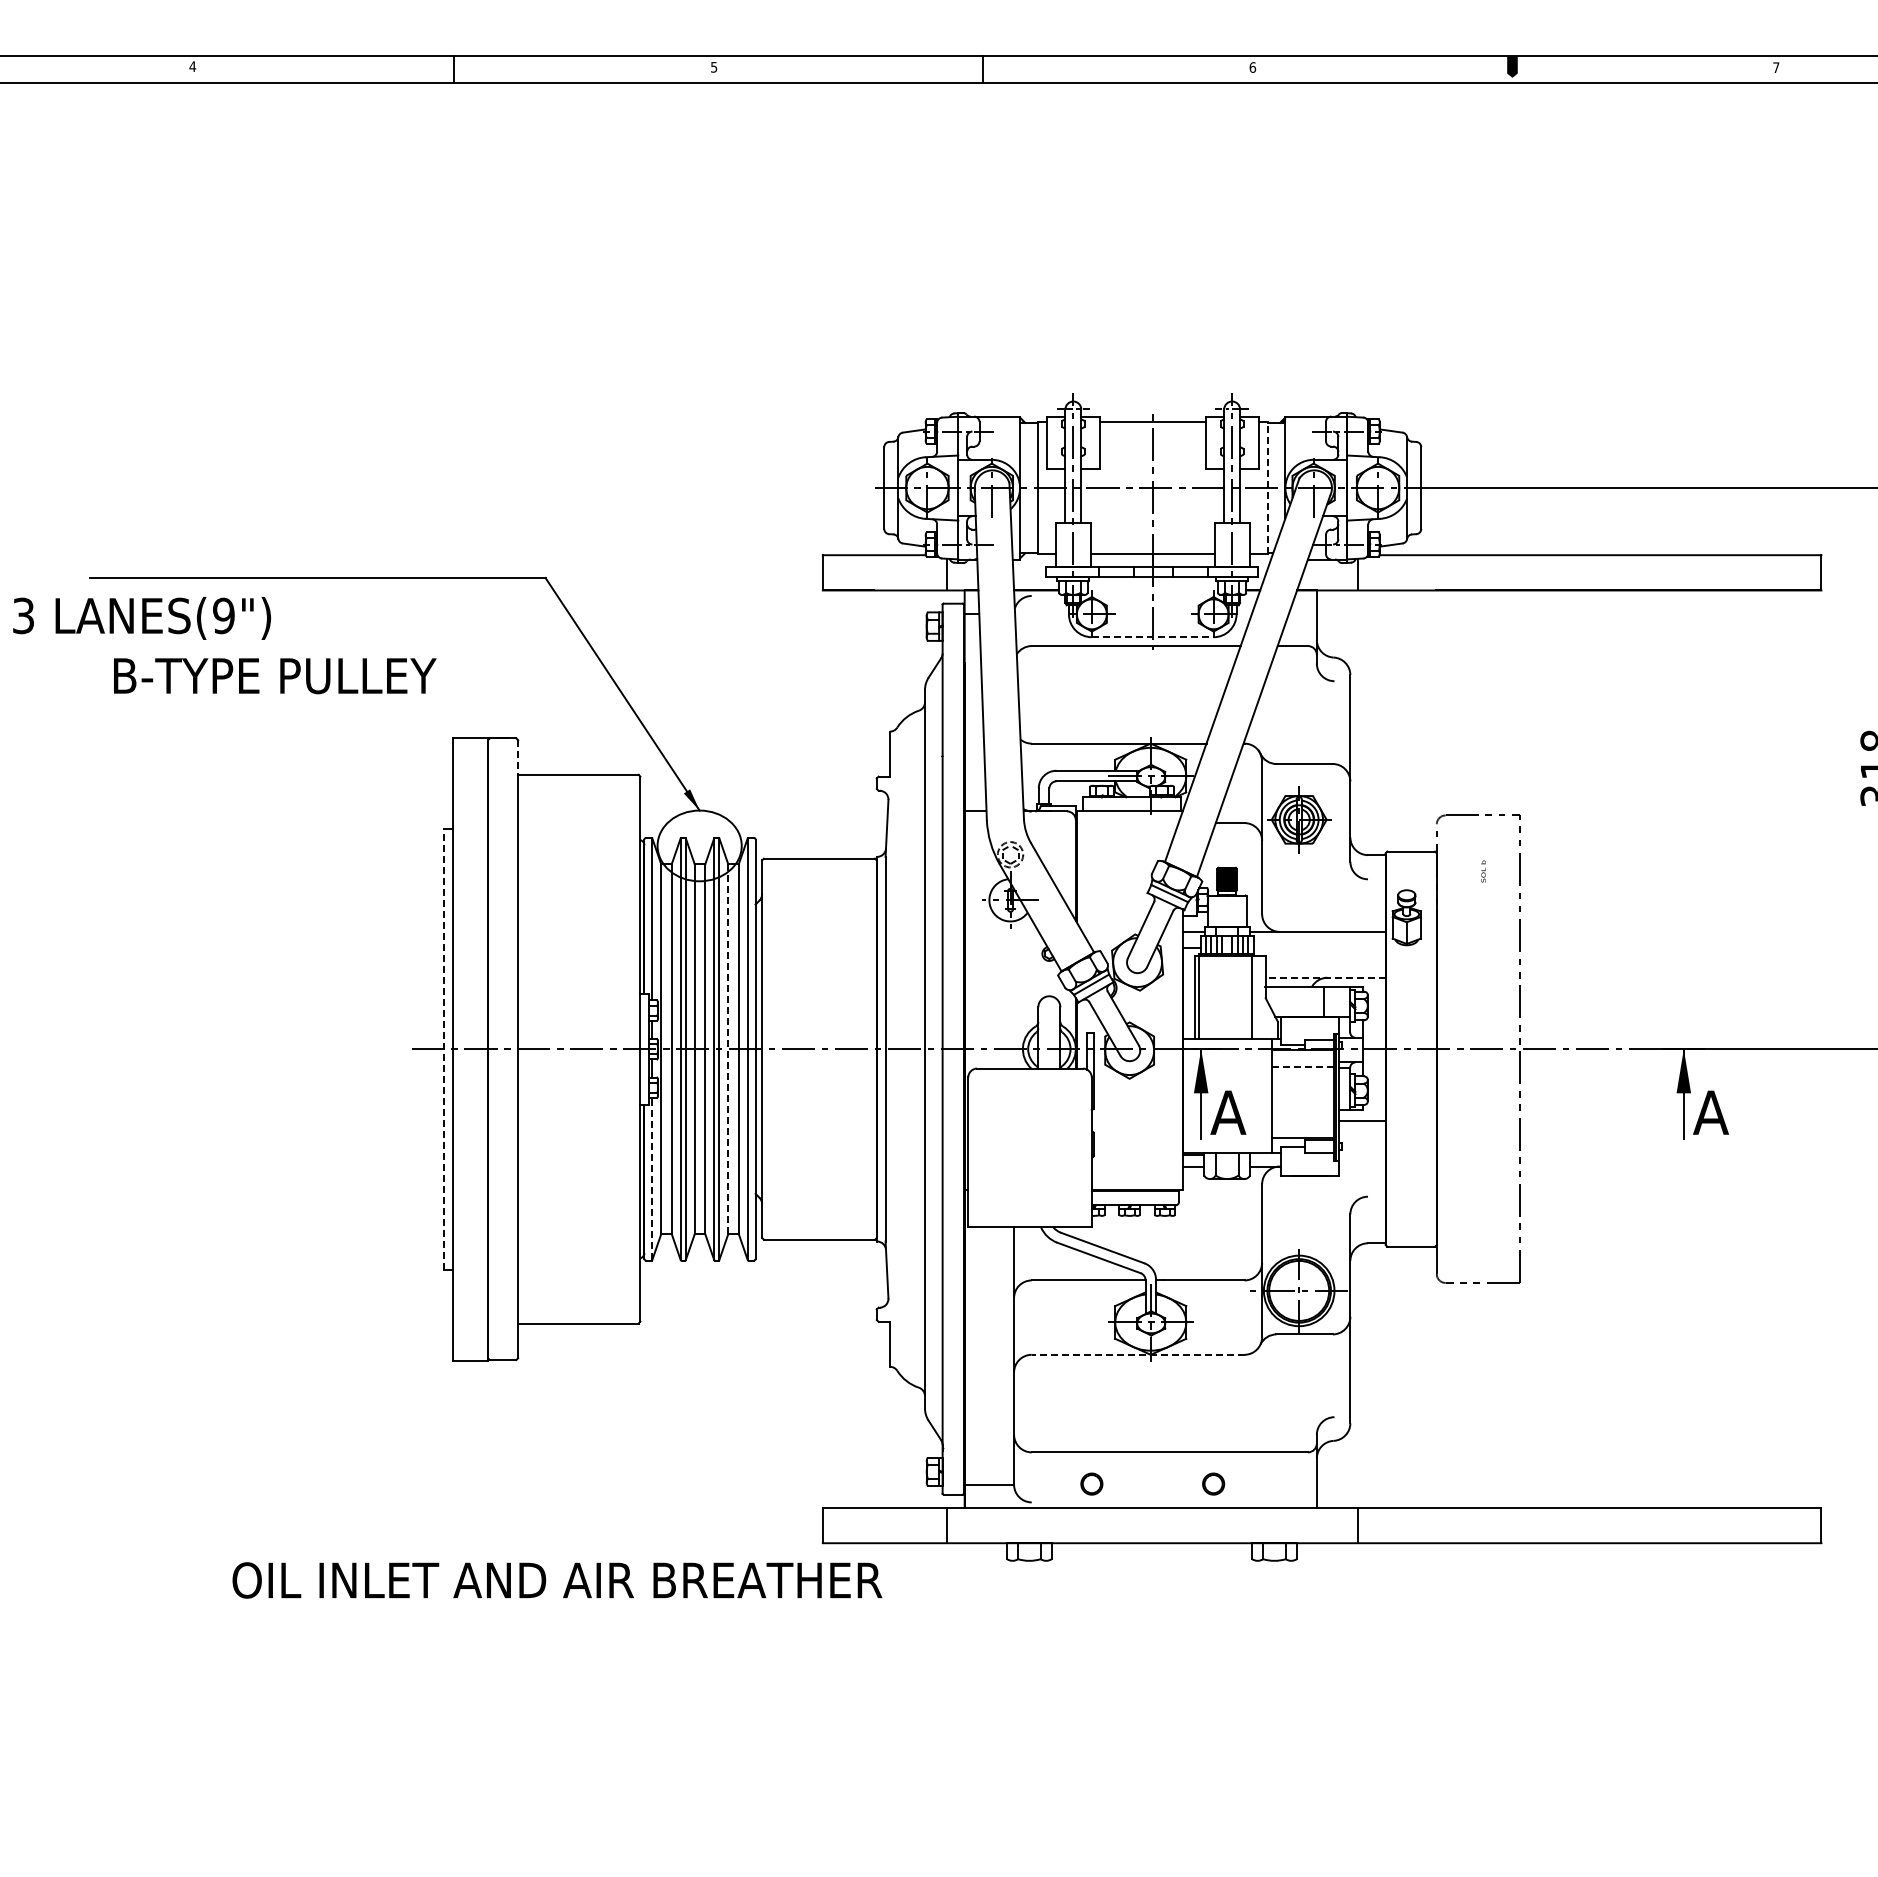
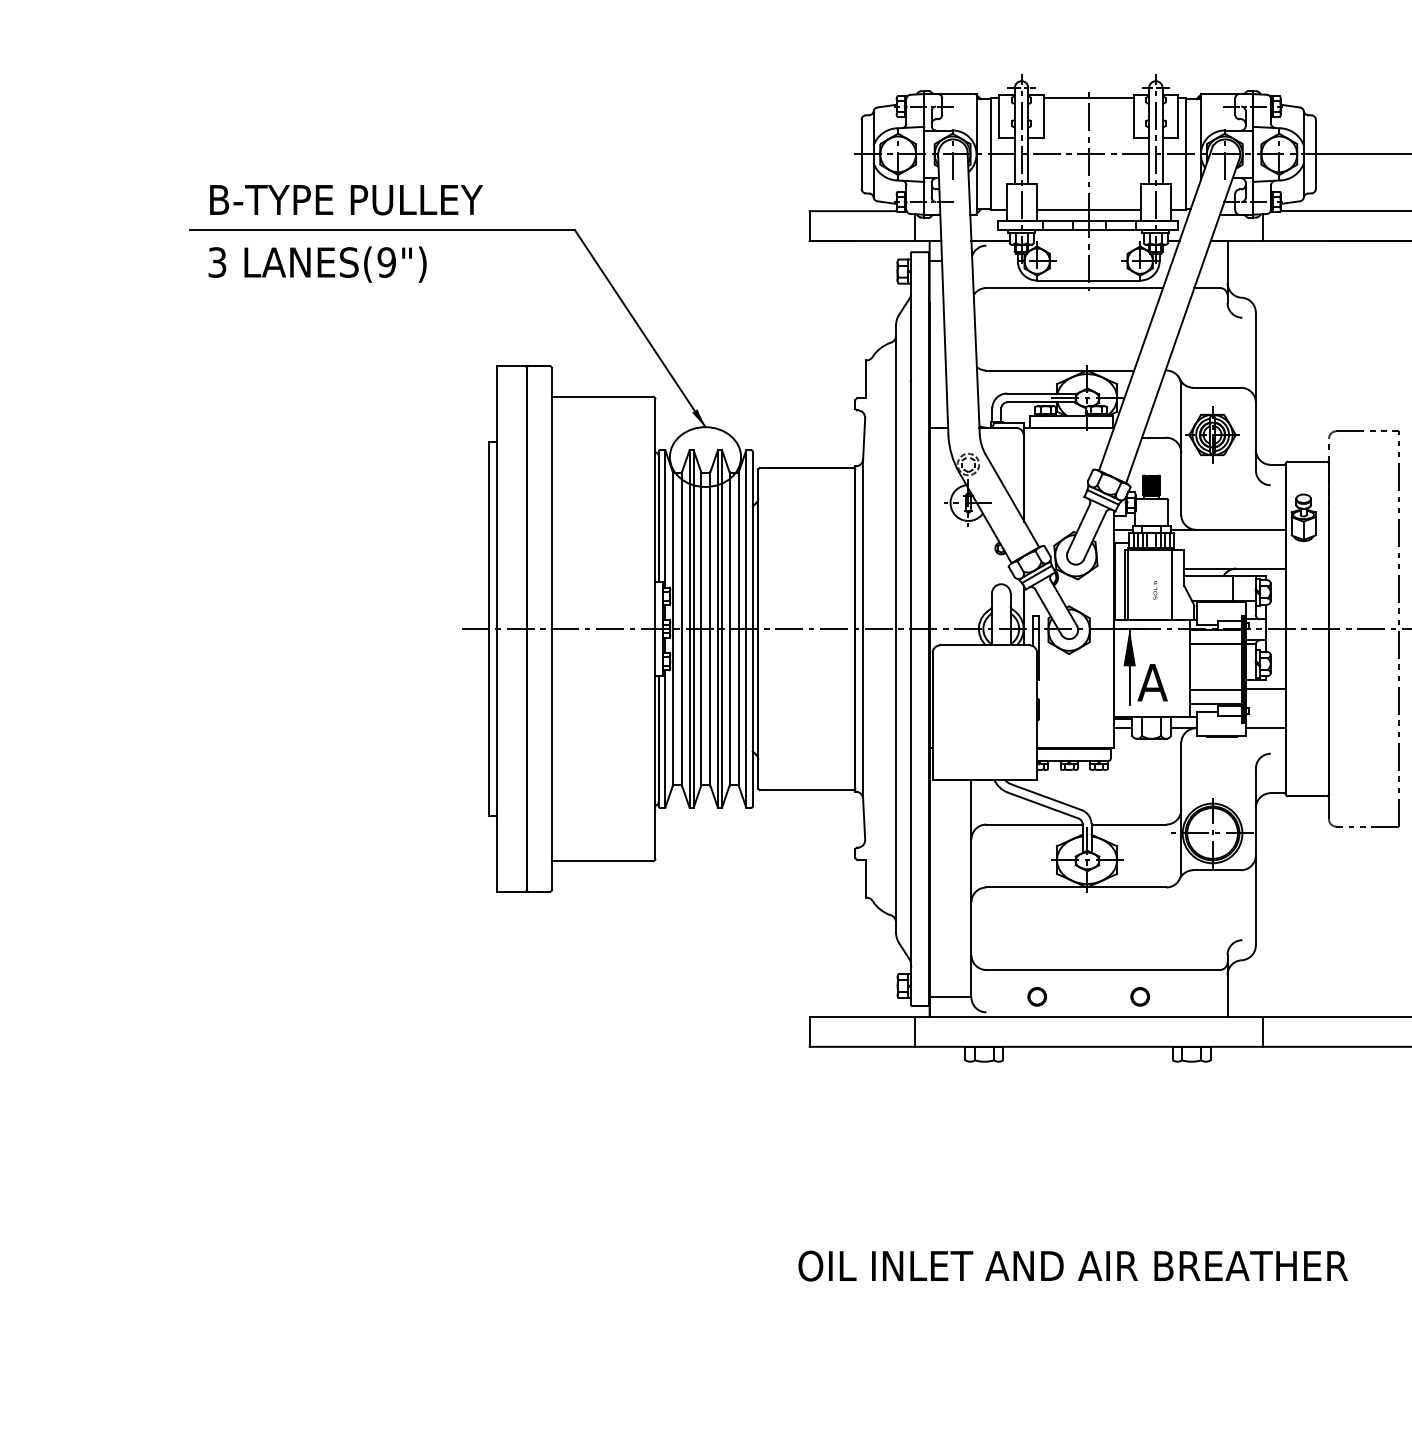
line: (1267, 487) -> (1185, 153), dashed -> solid
text: (142, 617) -> (317, 263), moved
line: (1152, 637) -> (1088, 280), dashed -> solid
text: (275, 676) -> (346, 200), moved
line: (518, 758) -> (552, 383), dashed -> solid
text: (1483, 871) -> (1155, 590), moved
line: (1325, 977) -> (1234, 568), dashed -> solid
line: (728, 1048) -> (729, 628), dashed -> solid
line: (444, 1049) -> (489, 629), dashed -> solid
line: (1303, 1066) -> (1216, 643), dashed -> solid
line: (1302, 1121) -> (1215, 690), added
line: (1361, 1166) -> (1265, 728), added
line: (652, 1178) -> (665, 738), dashed -> solid
line: (1137, 1354) -> (1075, 887), dashed -> solid
text: (557, 1580) -> (1073, 1266), moved

